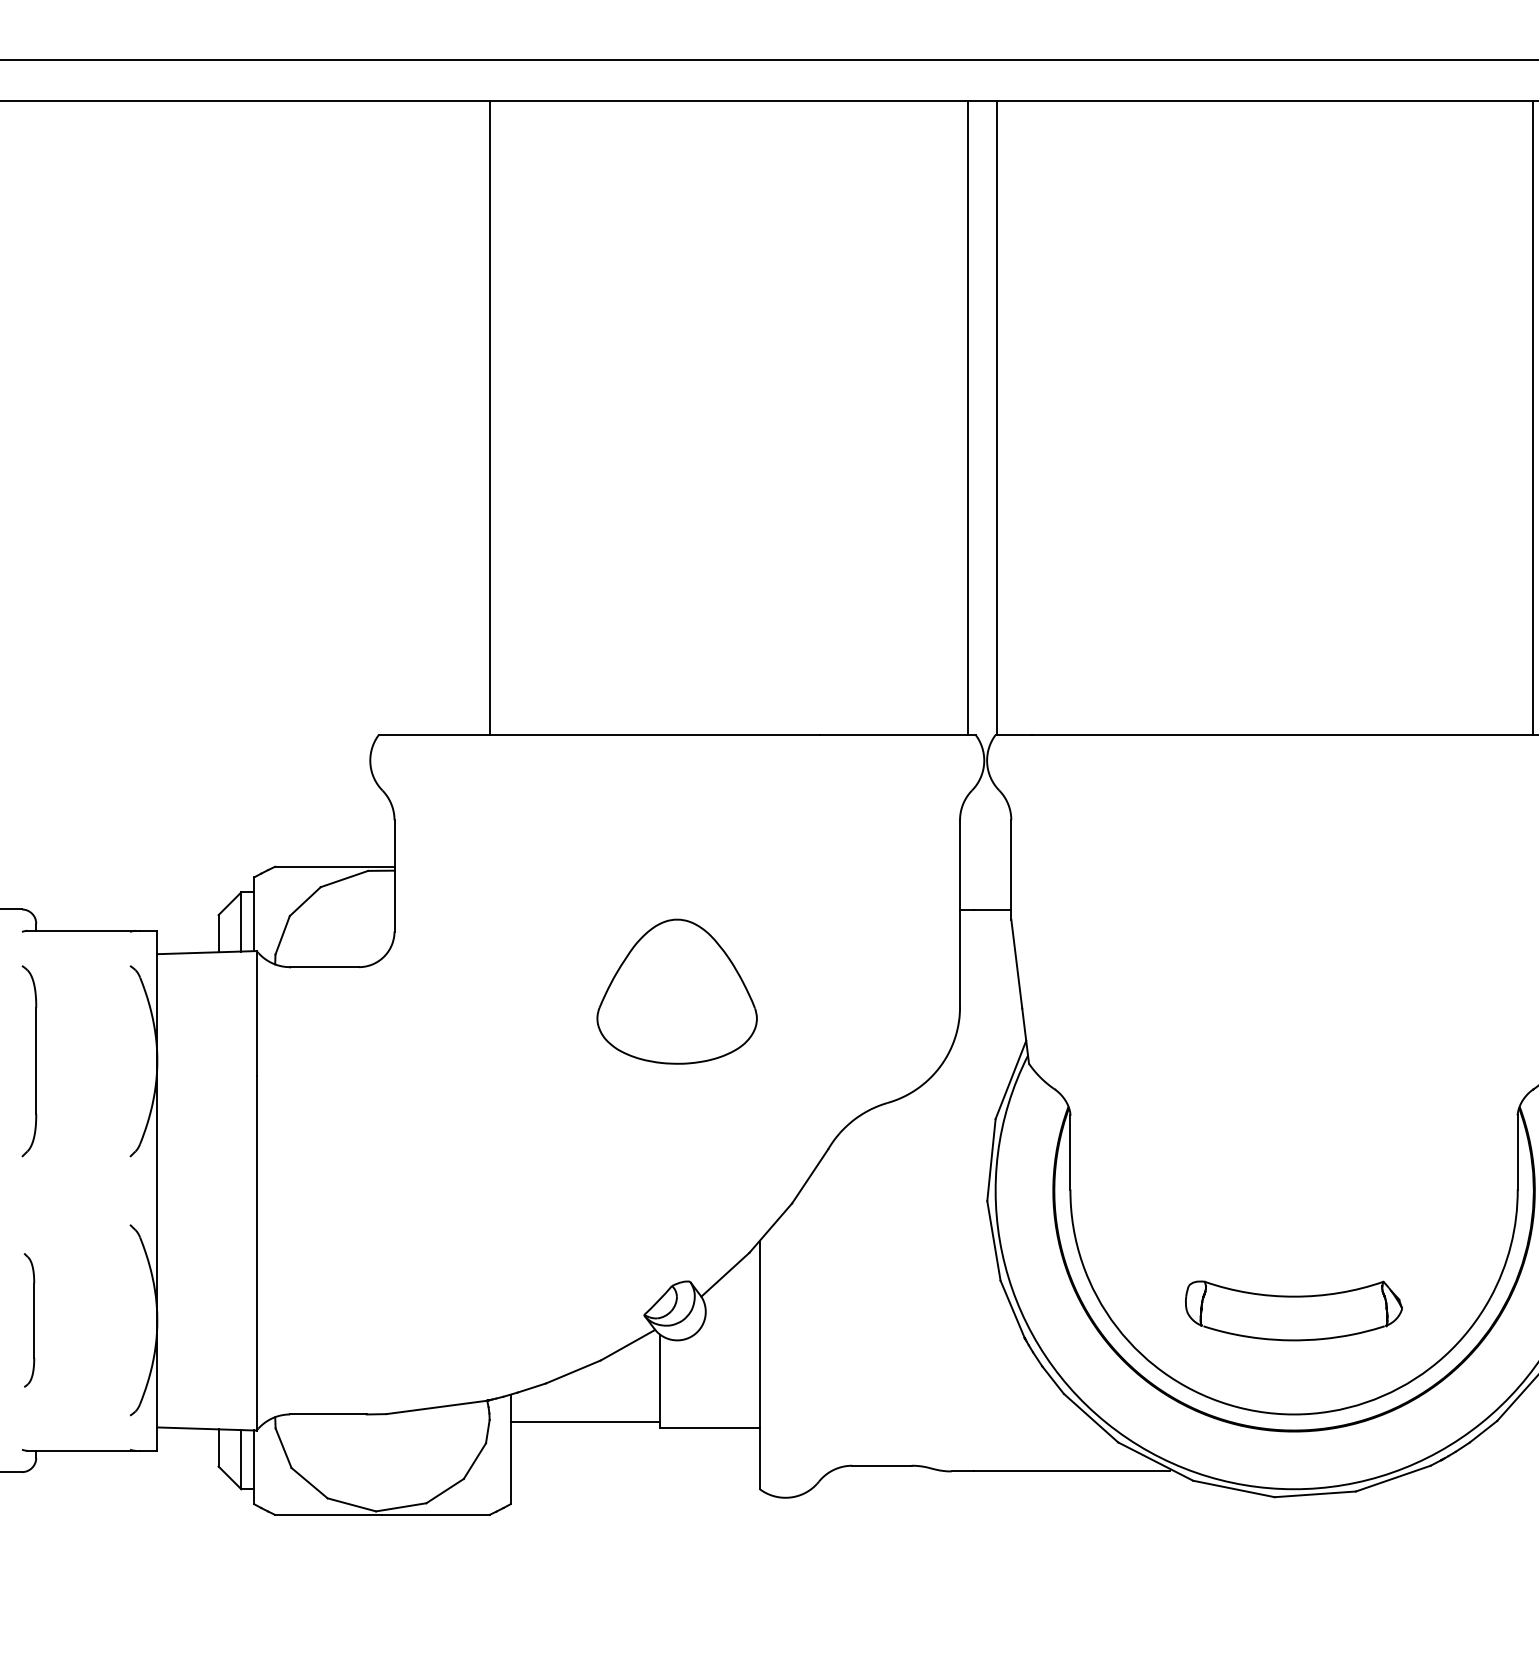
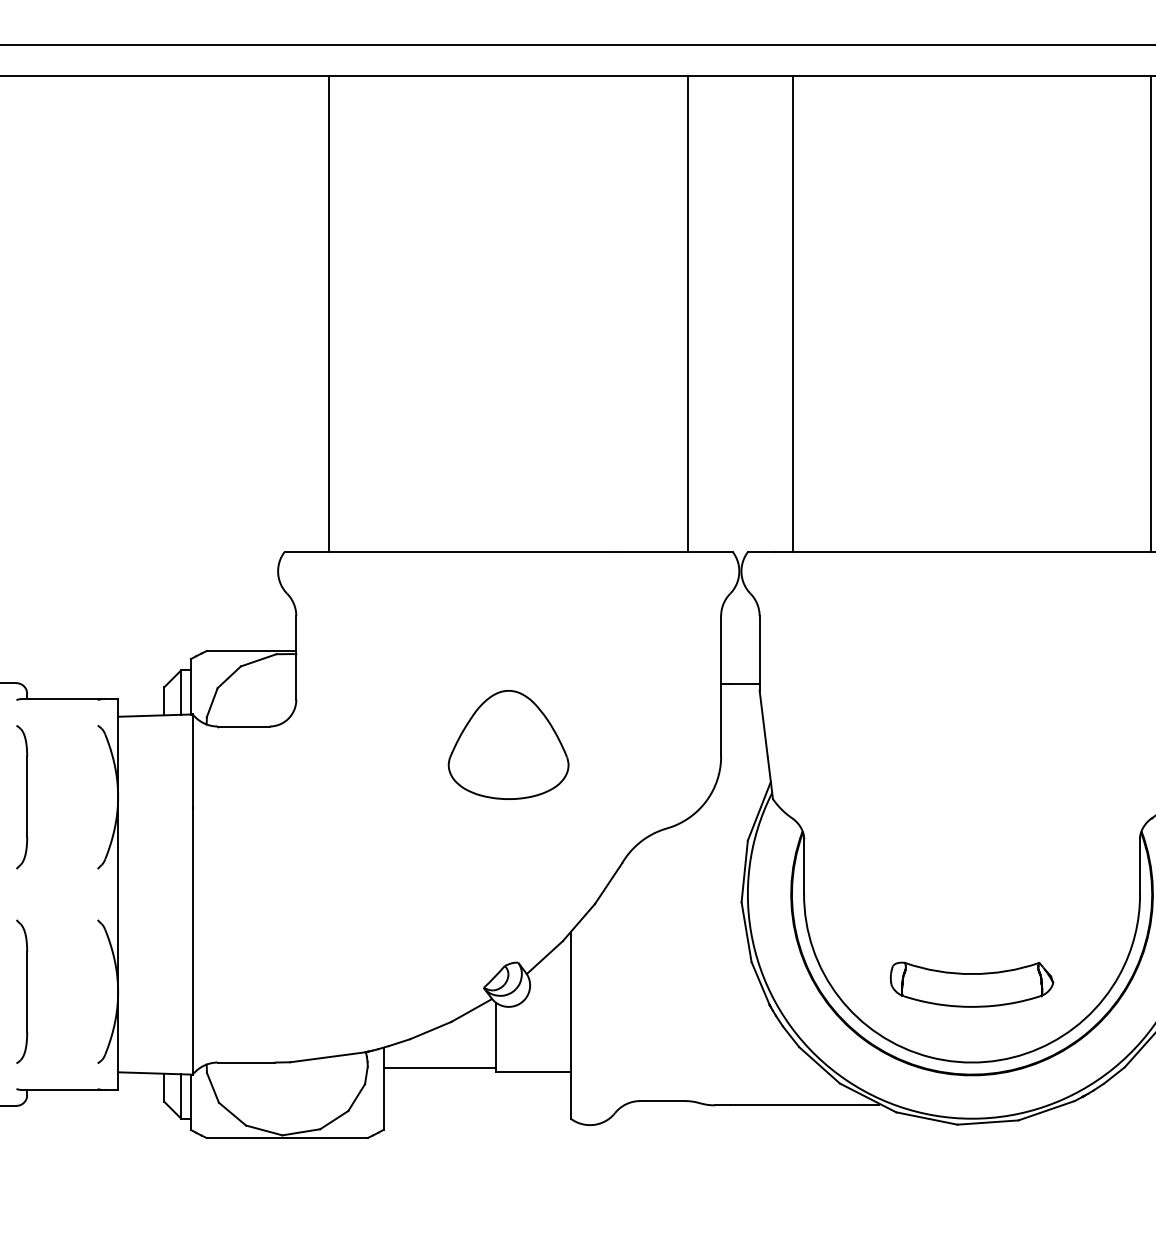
line: (489, 417) -> (329, 313), moved
line: (967, 417) -> (687, 313), moved
line: (997, 417) -> (792, 313), moved
part: (29, 1320) -> (22, 991), size x1.43

